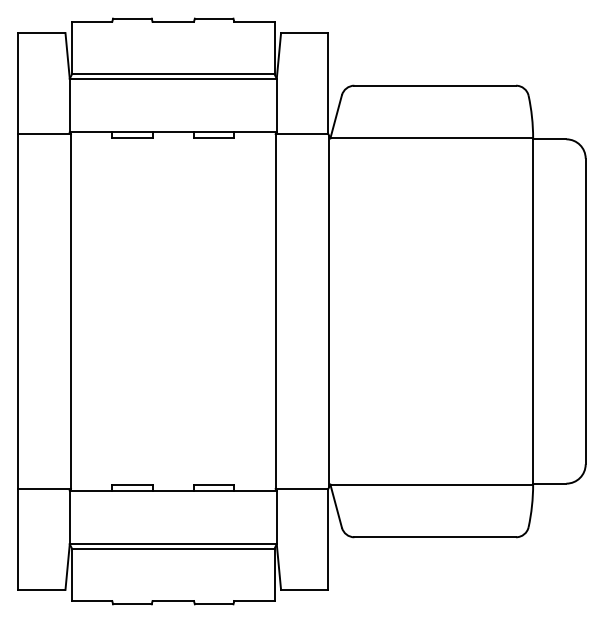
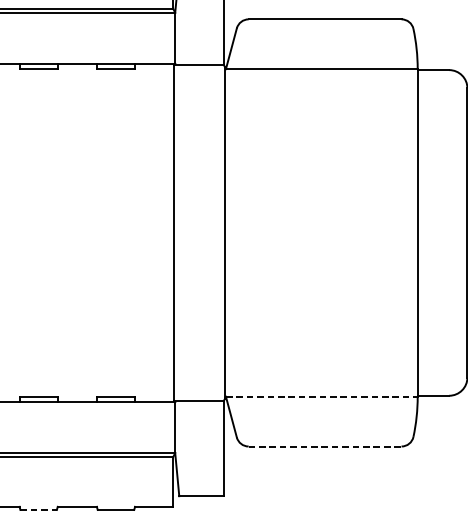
line: (432, 484) -> (322, 396), solid -> dashed
line: (435, 537) -> (325, 446), solid -> dashed
line: (132, 604) -> (38, 510), solid -> dashed

